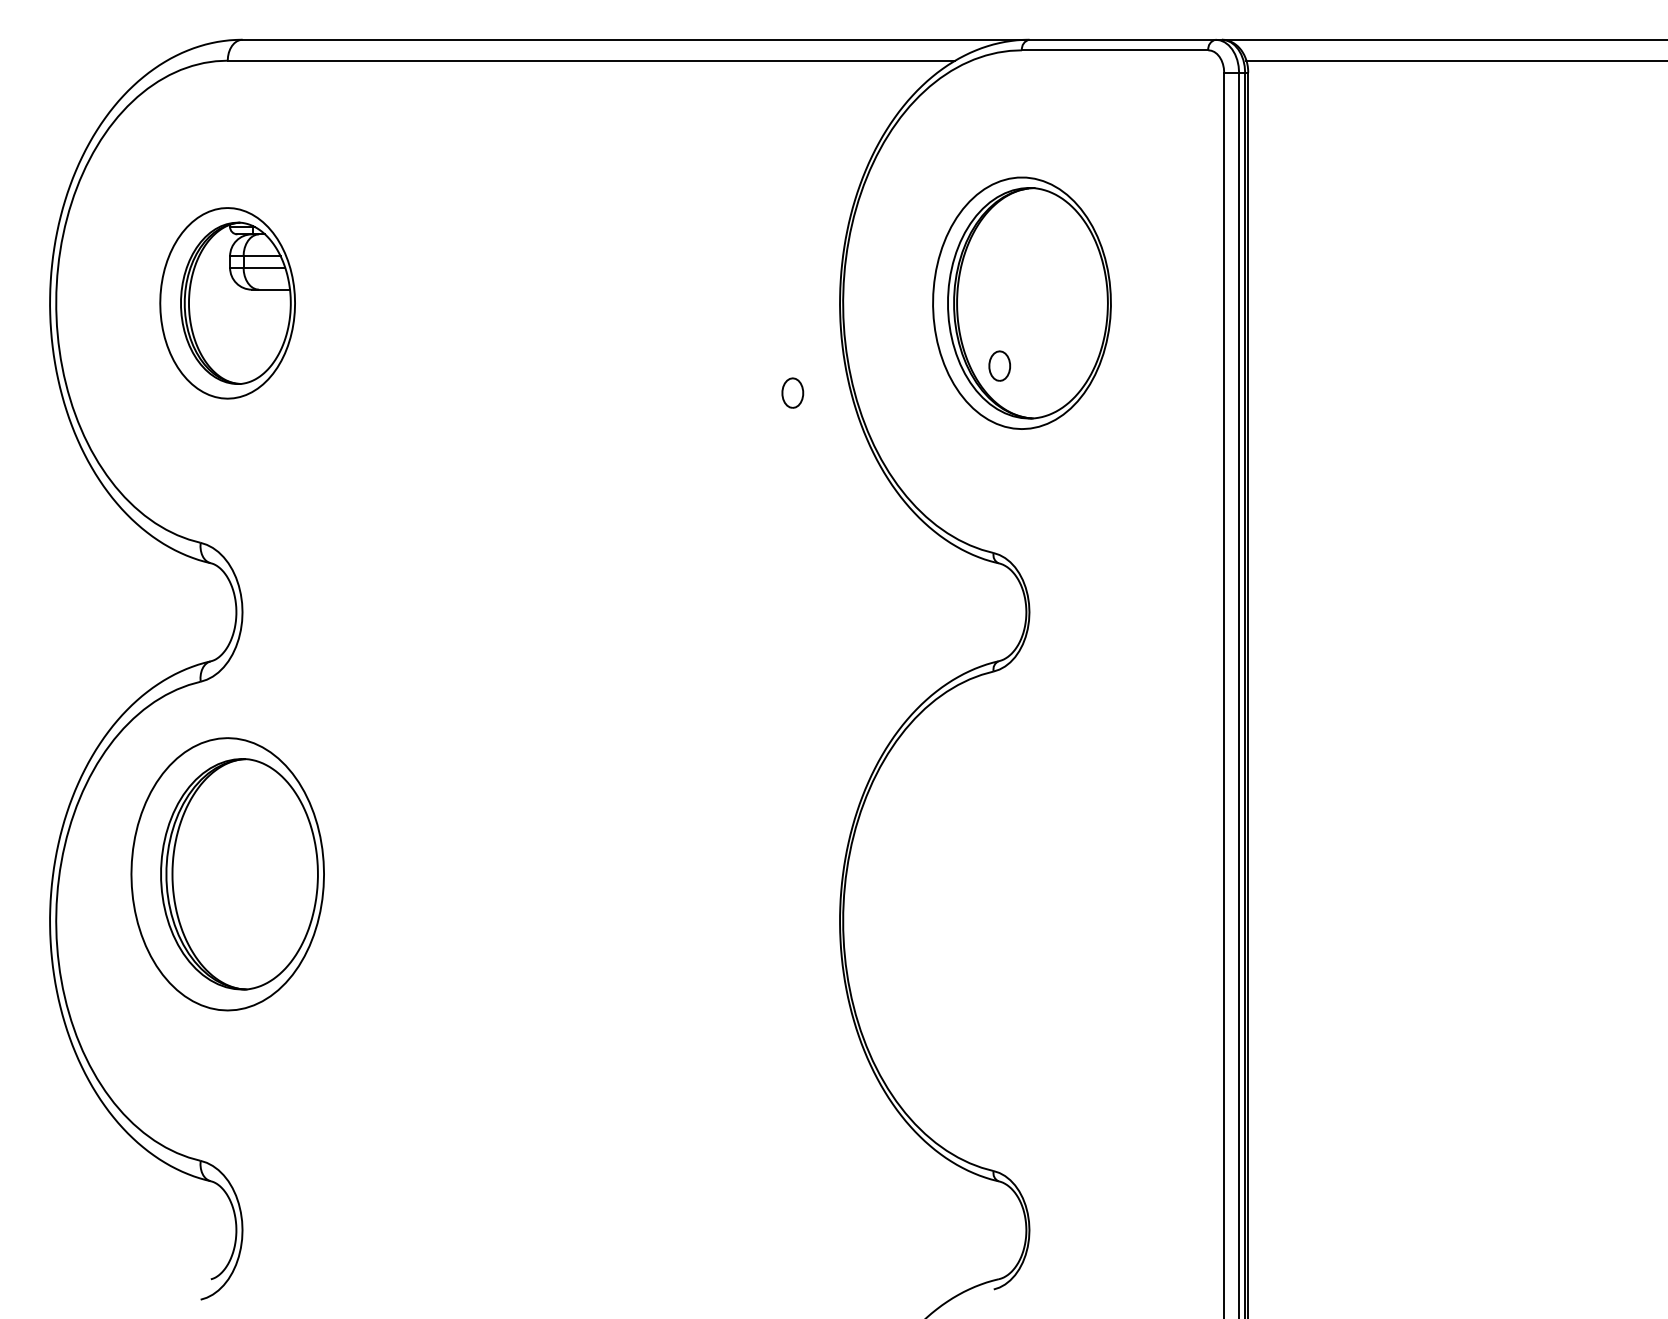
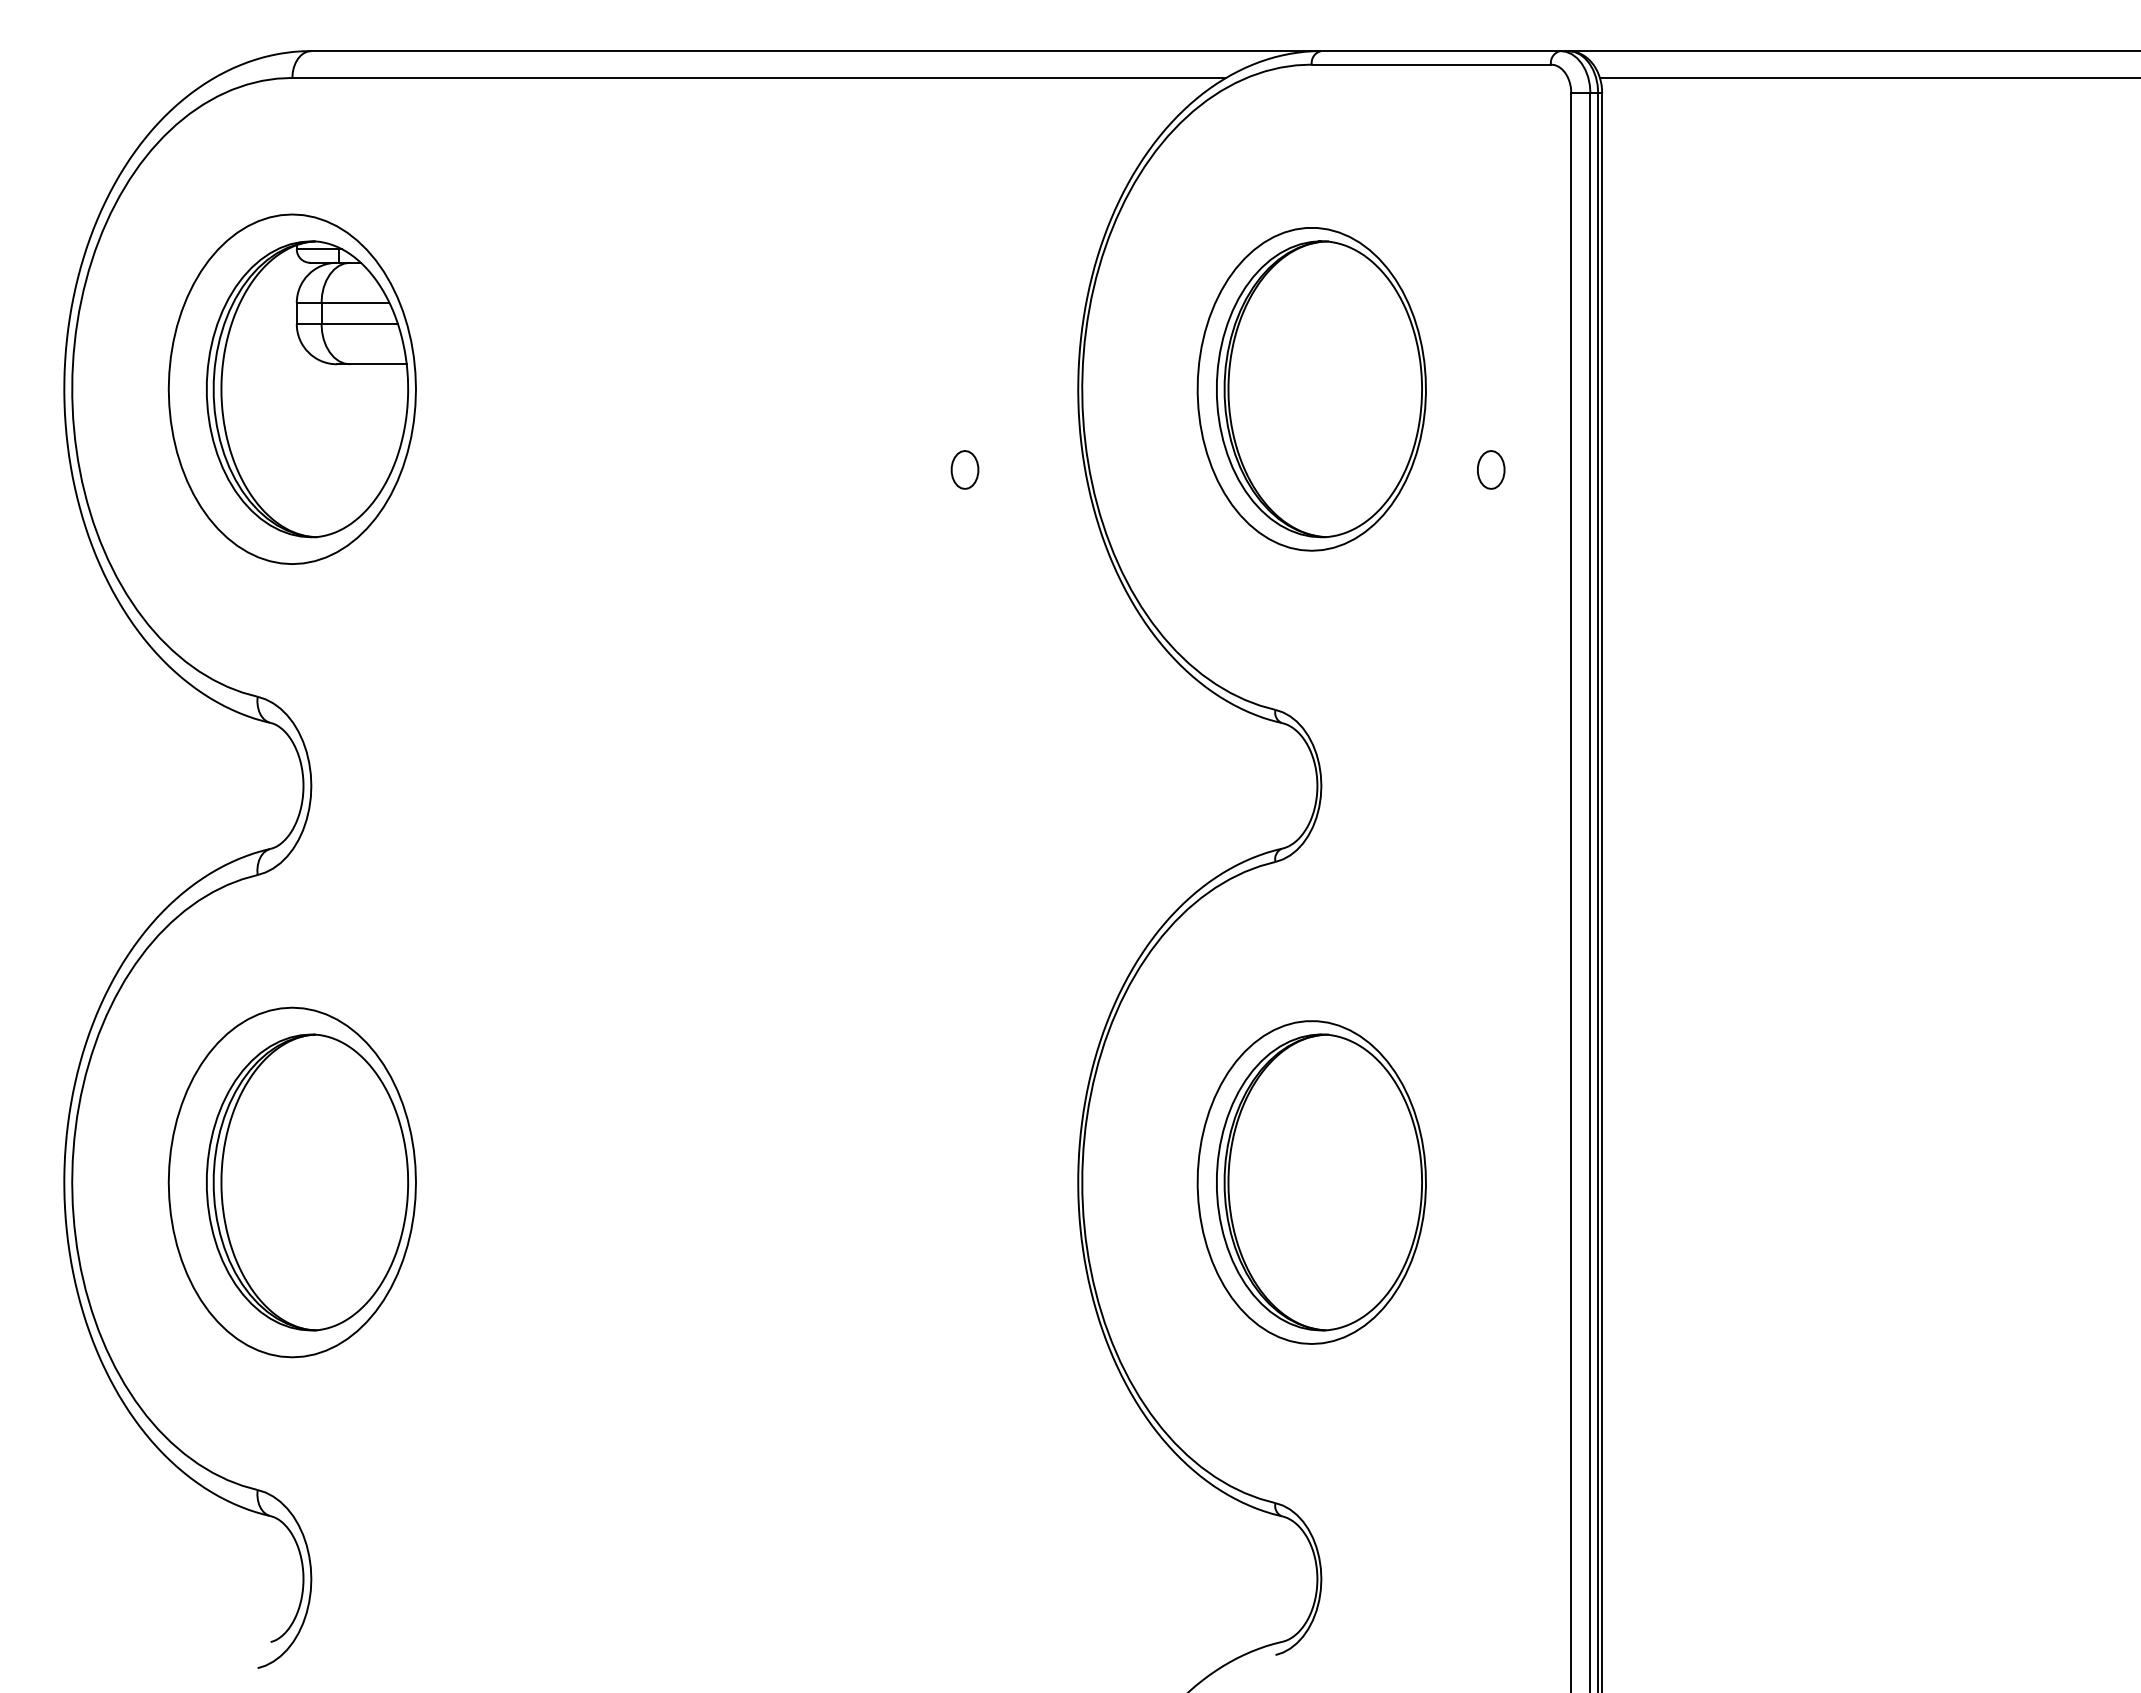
part: (227, 303) -> (292, 389), size x1.43
part: (999, 365) -> (1490, 469), moved
part: (792, 392) -> (964, 469), moved
part: (227, 874) -> (292, 1182), moved
part: (1021, 920) -> (1311, 1181), added

